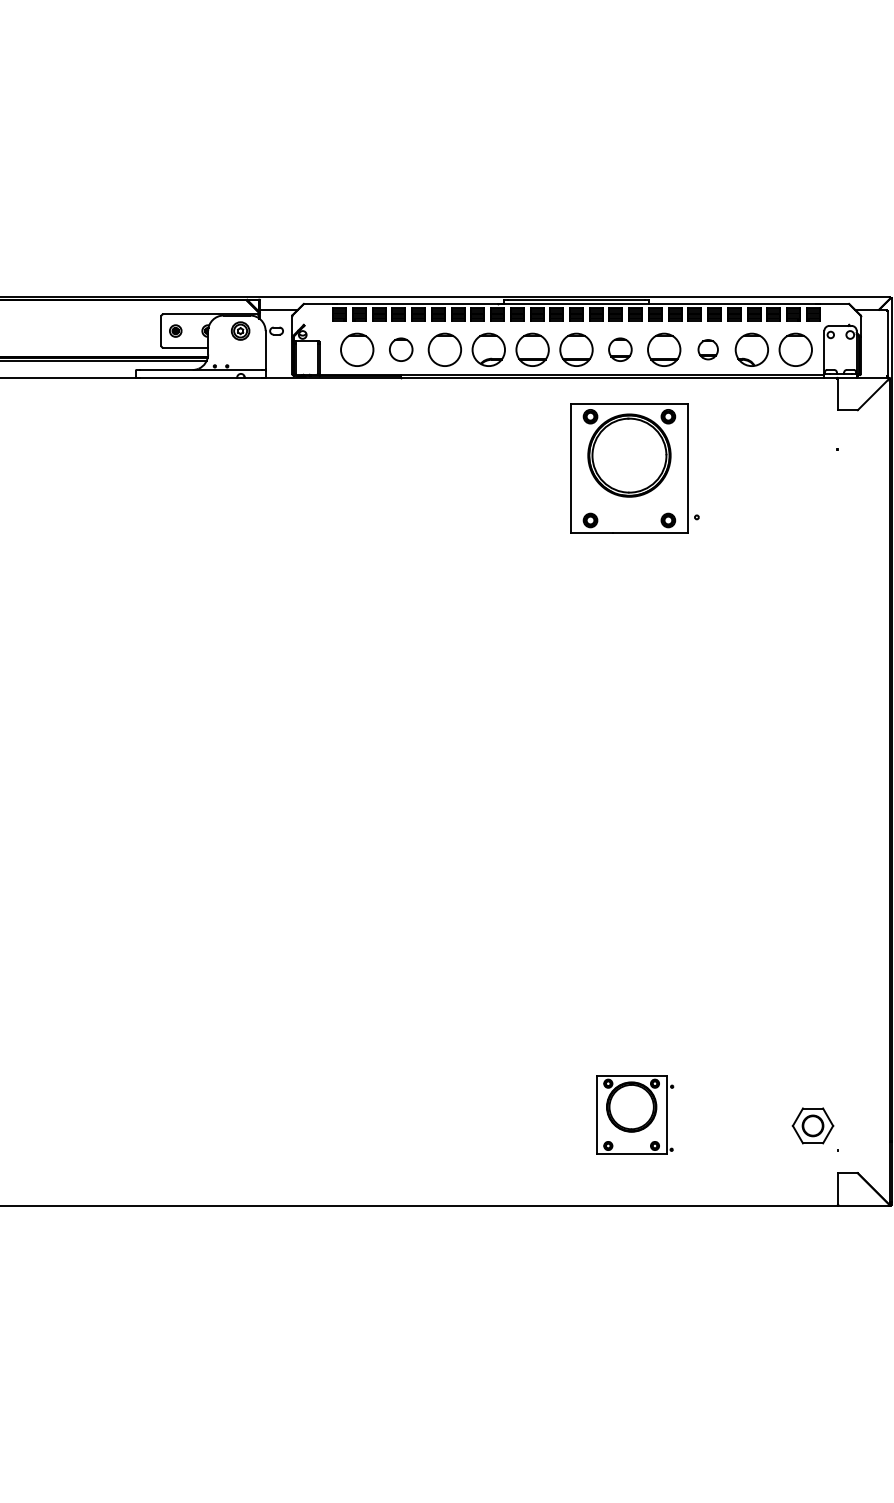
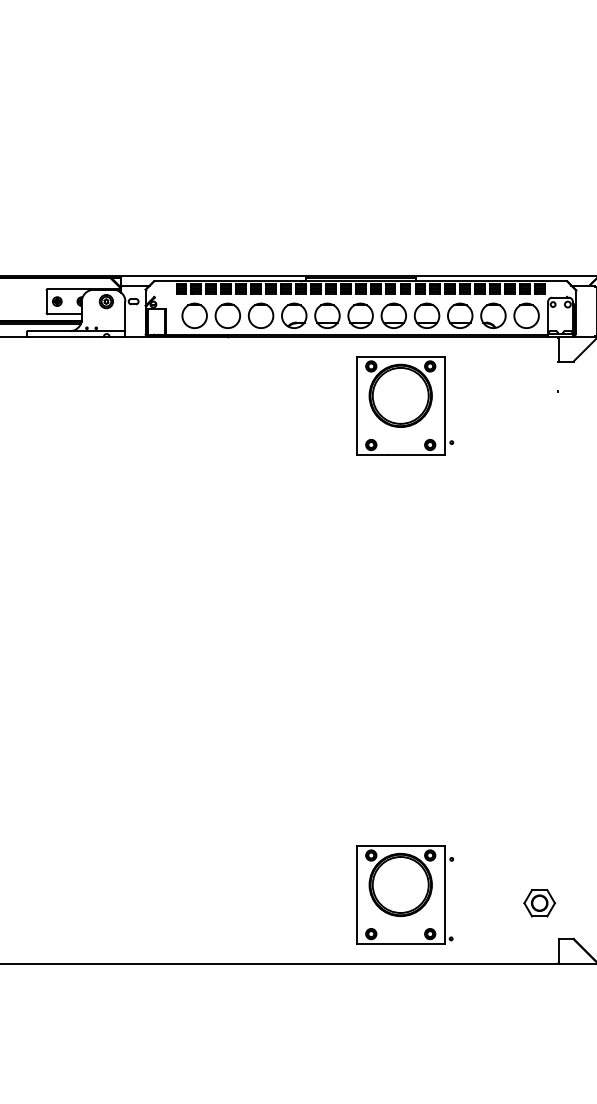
part: (401, 349) -> (228, 315), size x1.43
part: (620, 349) -> (393, 315), size x1.43
part: (708, 349) -> (460, 315), size x1.67
part: (634, 1114) -> (404, 894), size x1.67

